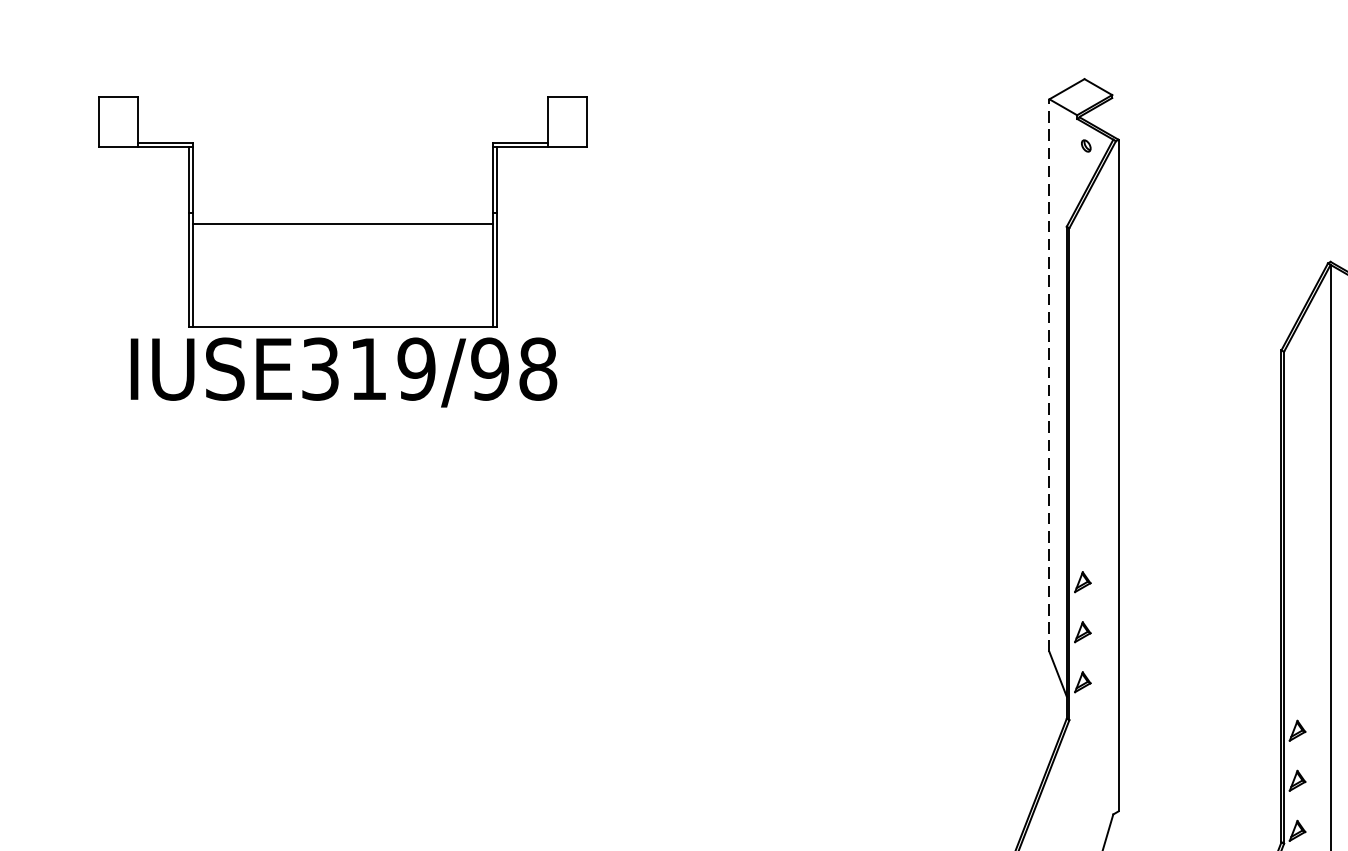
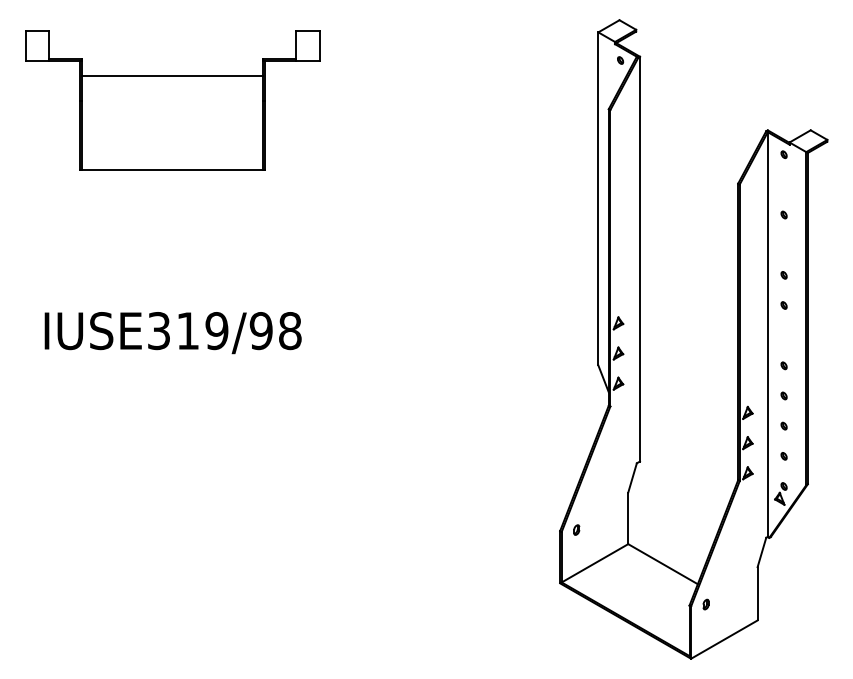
line: (342, 223) -> (172, 75), moved
text: (342, 373) -> (172, 333), moved
line: (1049, 374) -> (598, 198), dashed -> solid

